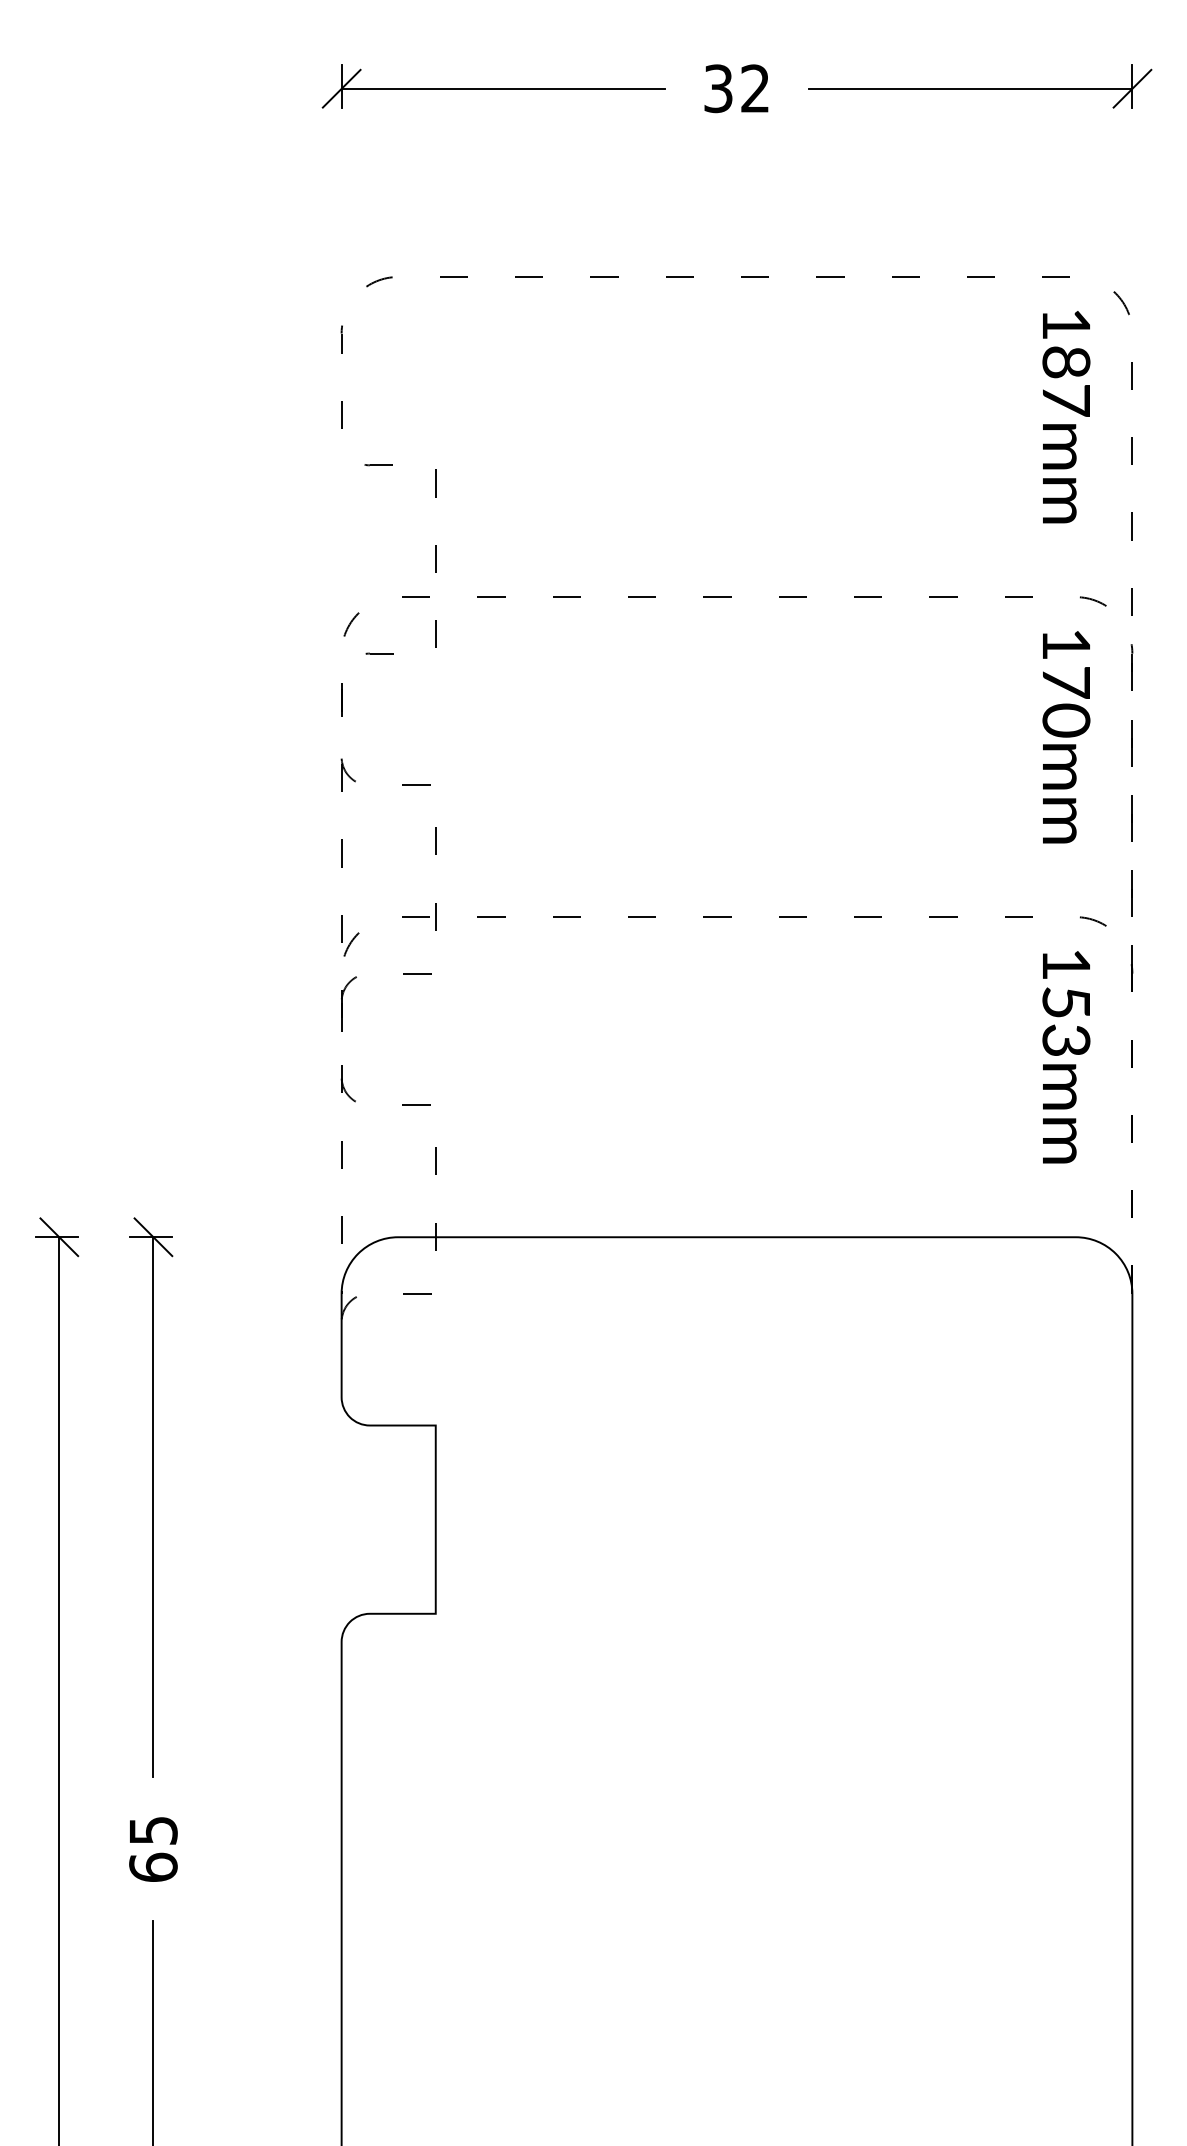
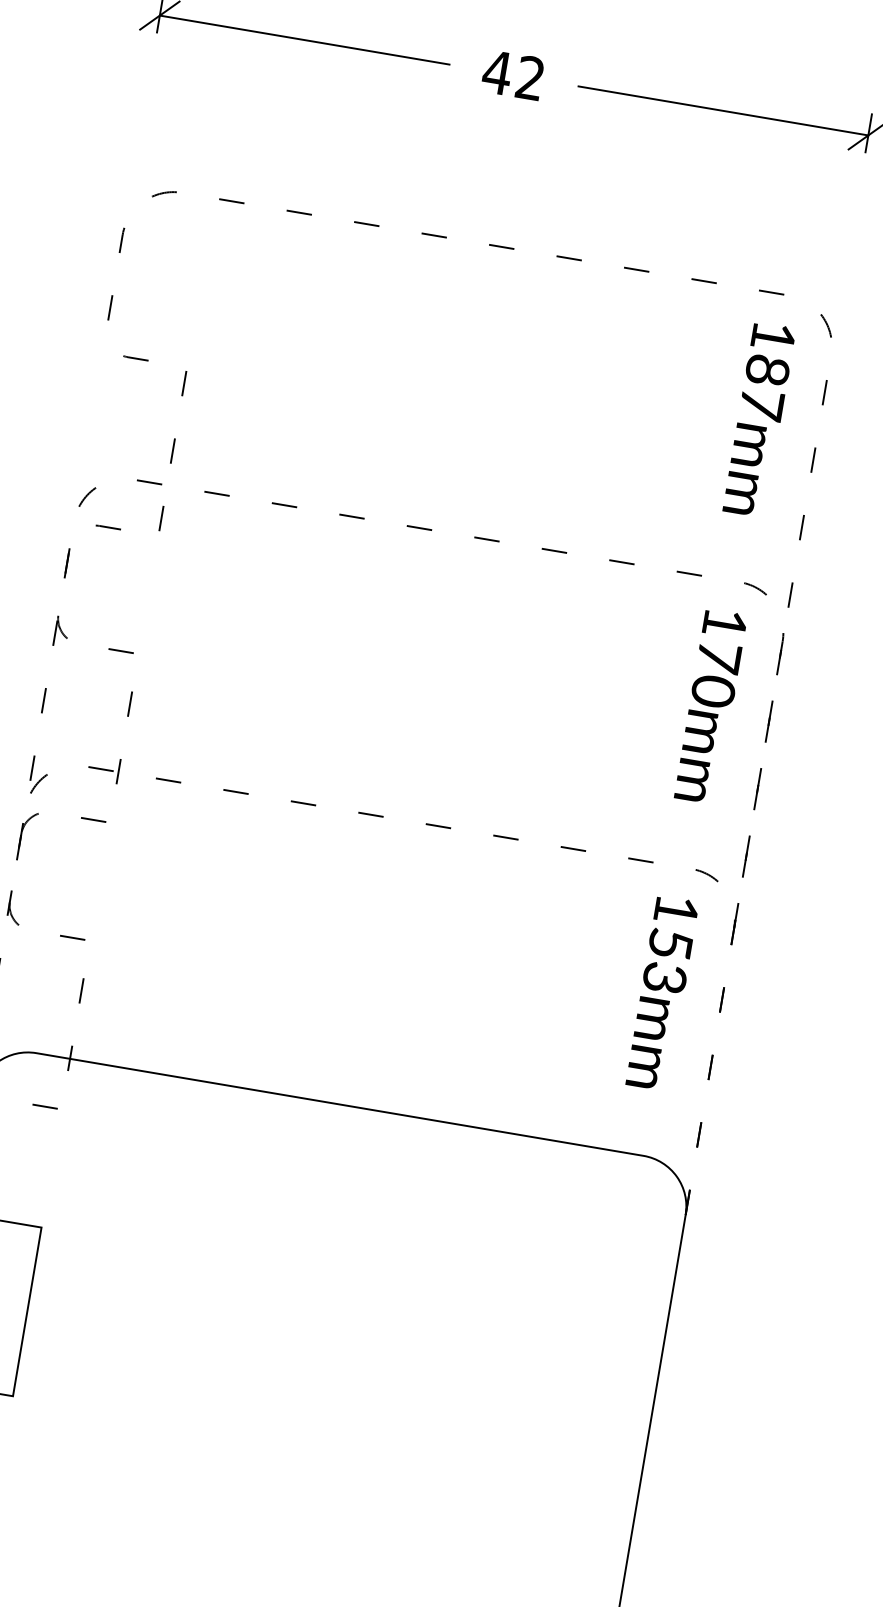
text: (718, 88) -> (497, 72), 32 -> 42

